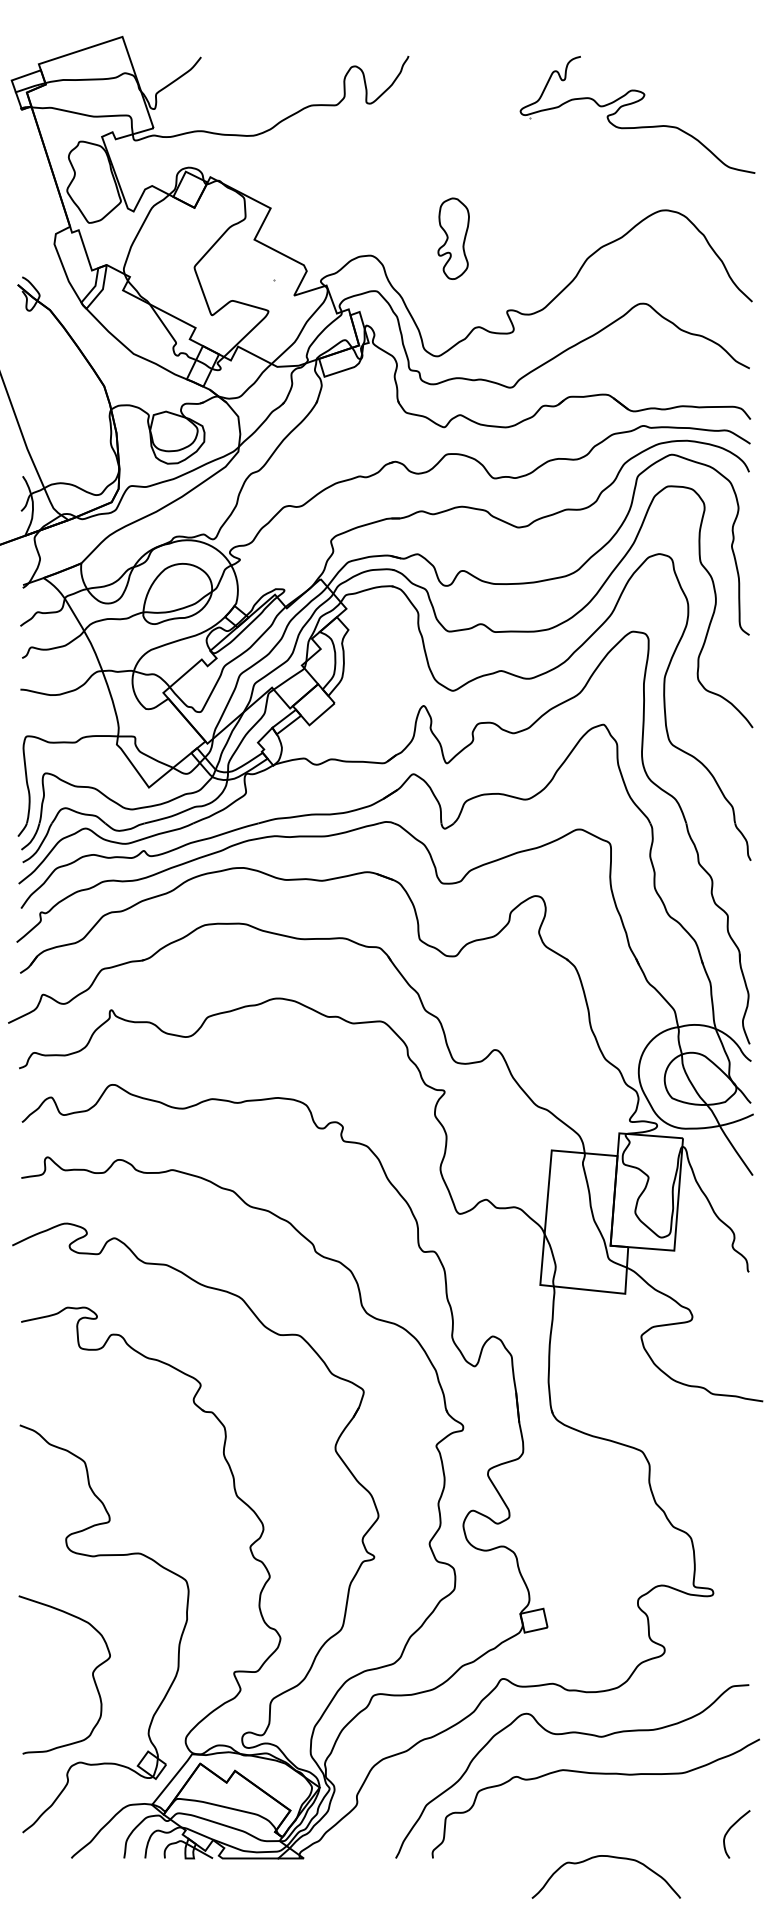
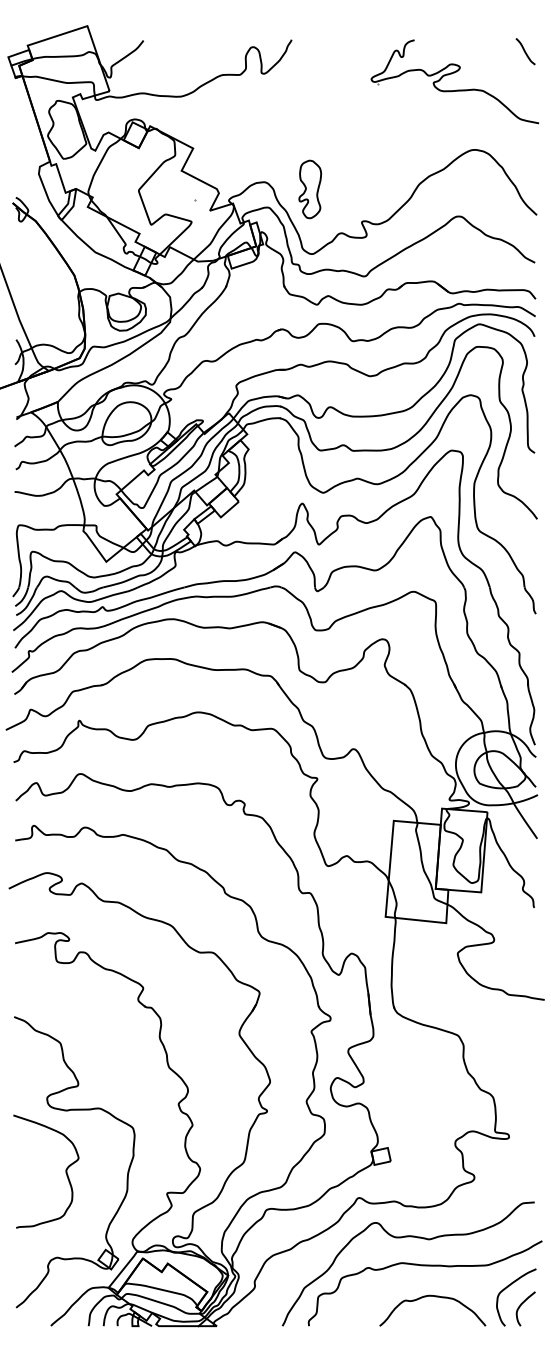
curve: (736, 72) -> (525, 51), added
part: (453, 238) -> (310, 189), moved
curve: (92, 1674) -> (66, 1171), moved
curve: (711, 1804) -> (507, 1287), added
curve: (608, 1857) -> (434, 1296), moved

